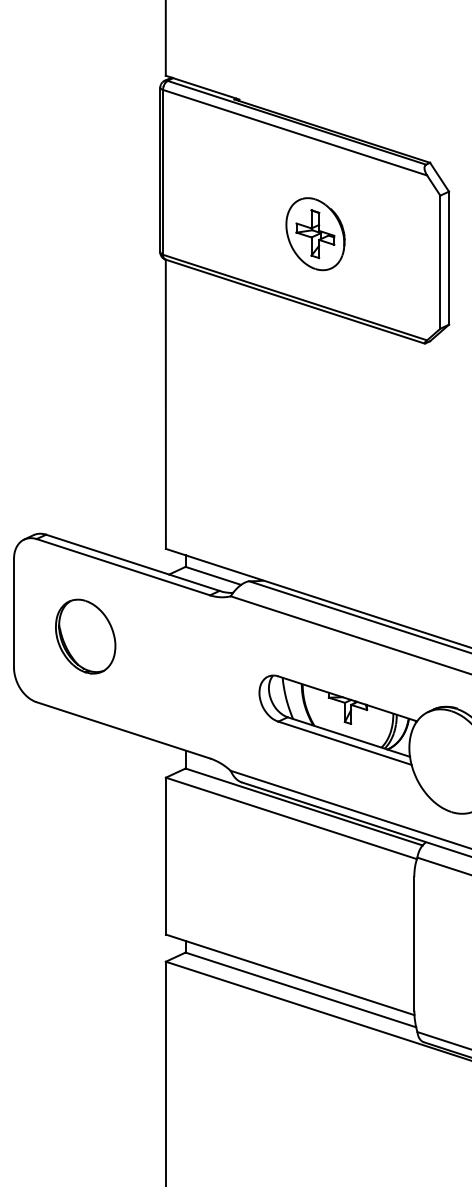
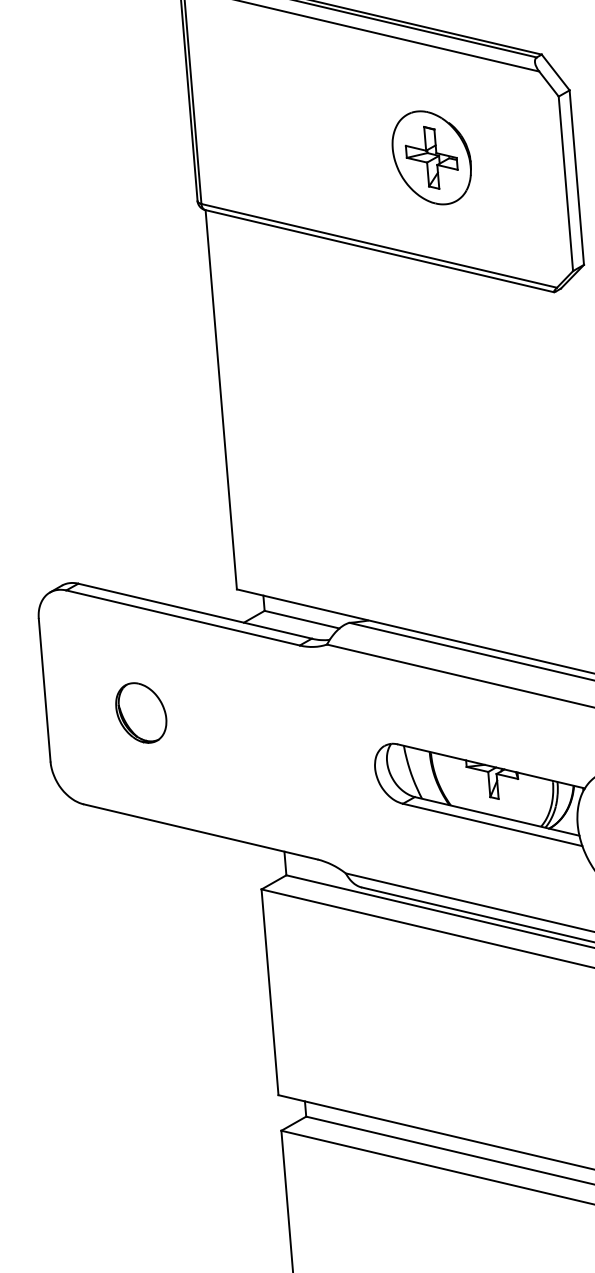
part: (315, 234) -> (431, 158), moved
part: (85, 636) -> (140, 712), size x0.62

